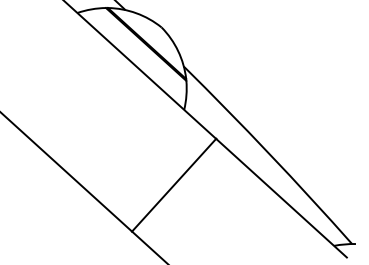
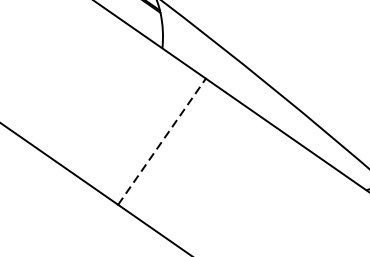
line: (174, 185) -> (162, 141), solid -> dashed

